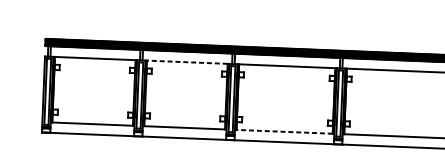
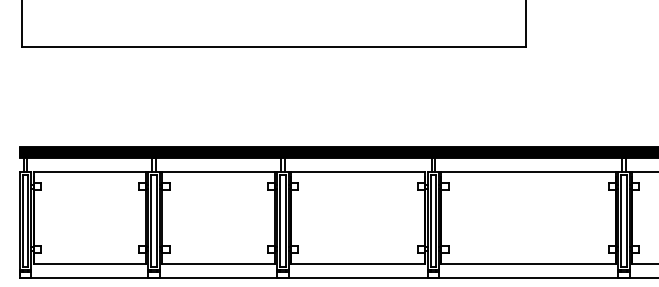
line: (187, 62) -> (218, 172), dashed -> solid
line: (284, 131) -> (357, 263), dashed -> solid

